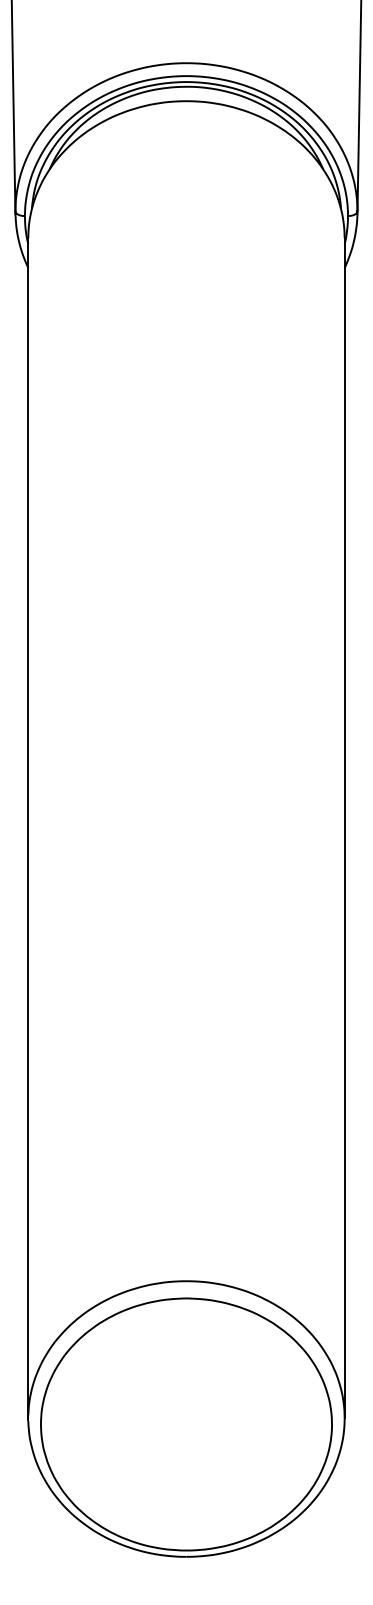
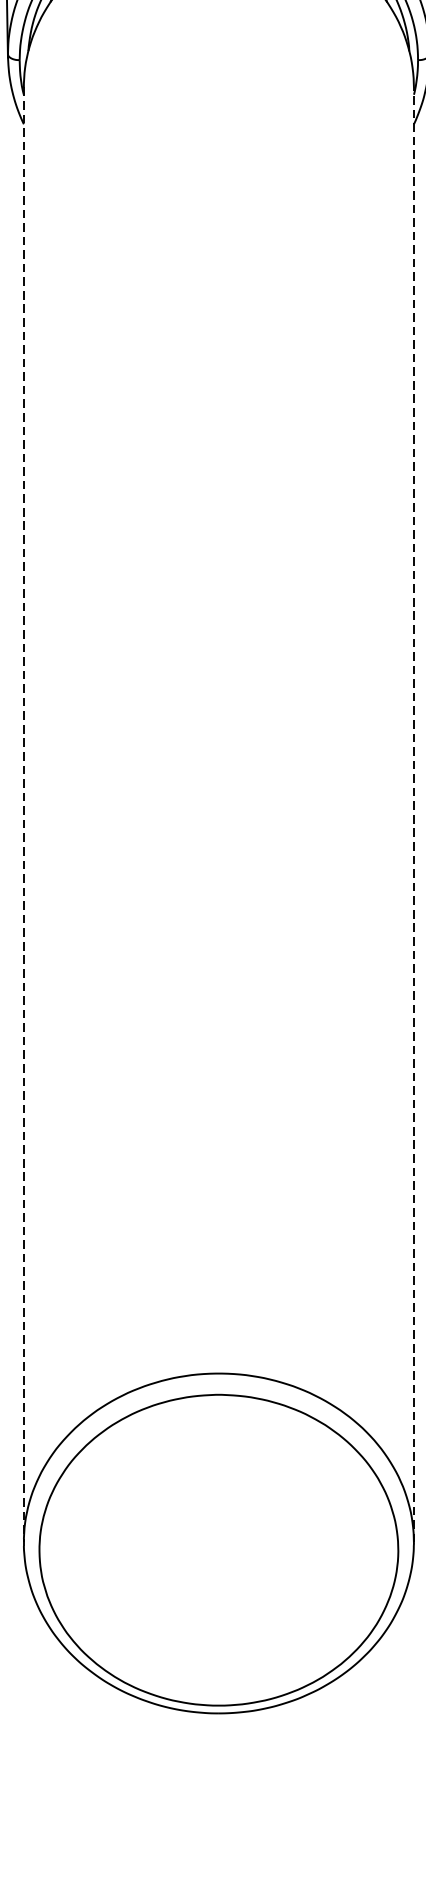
line: (344, 827) -> (413, 814), solid -> dashed
line: (28, 828) -> (24, 815), solid -> dashed

